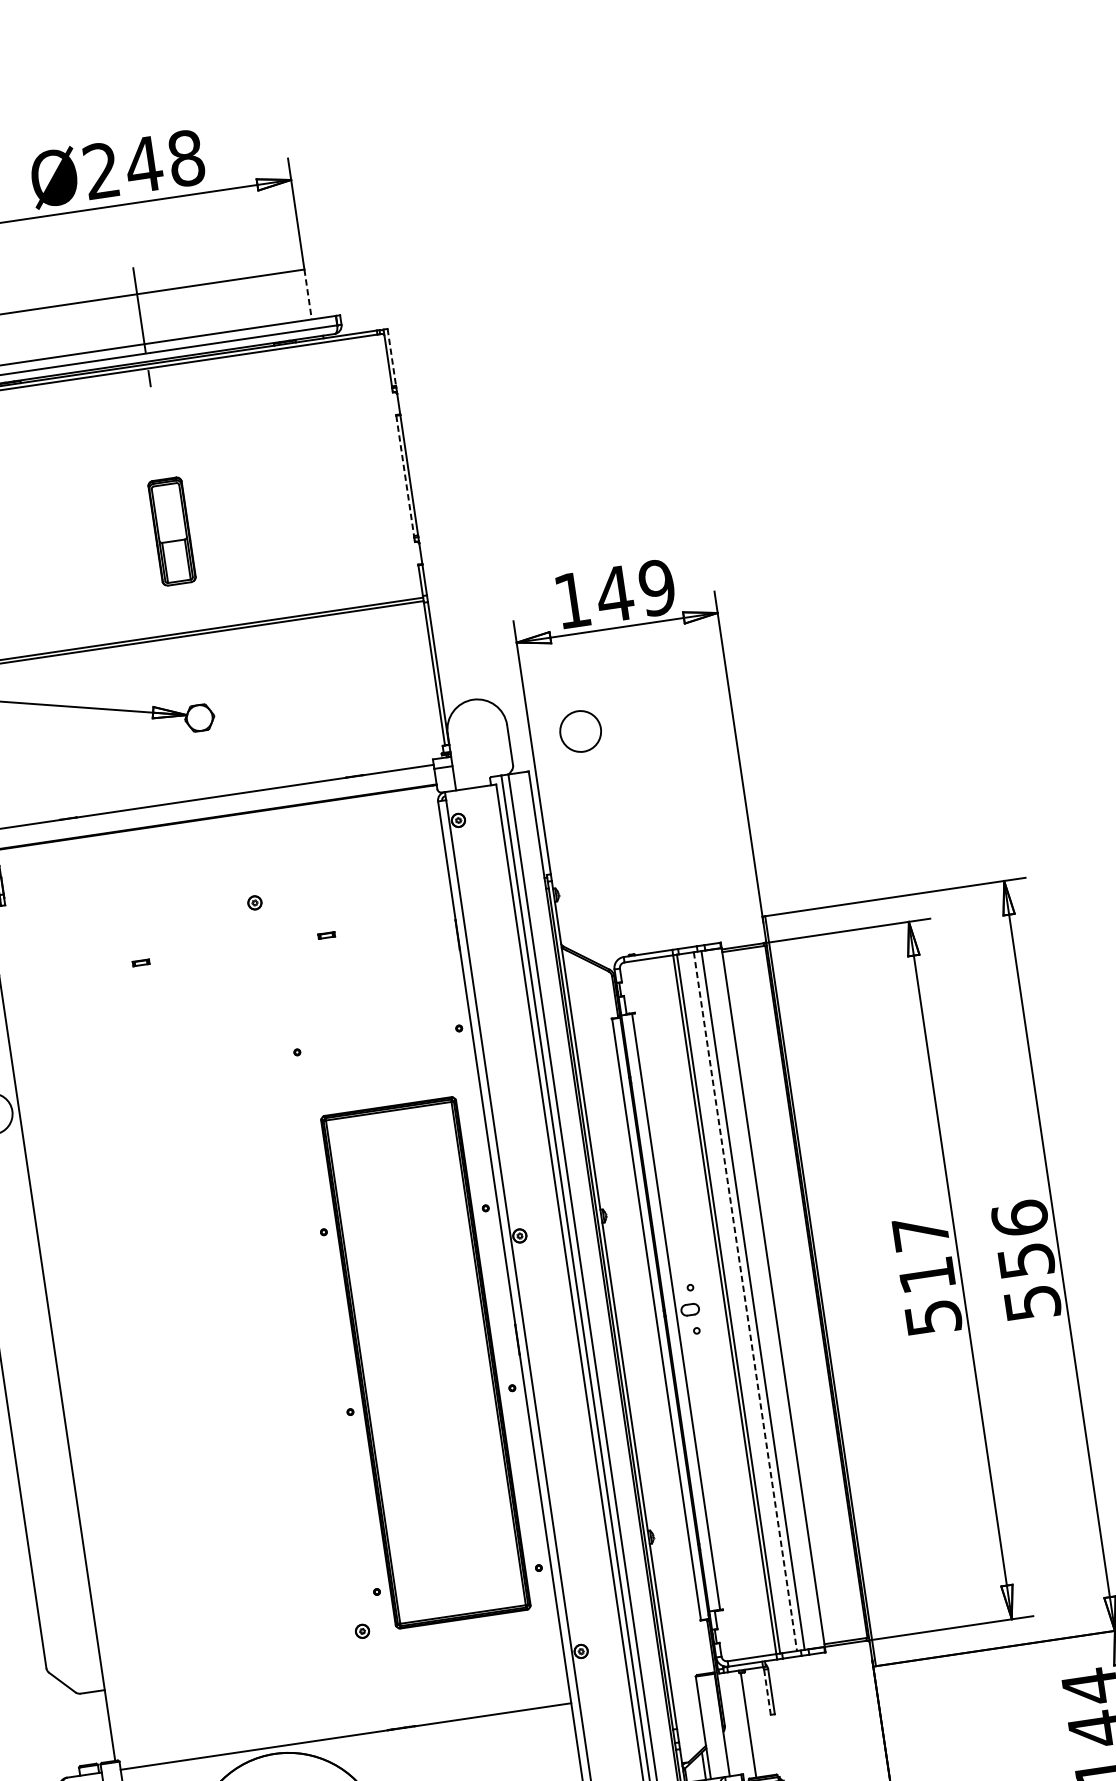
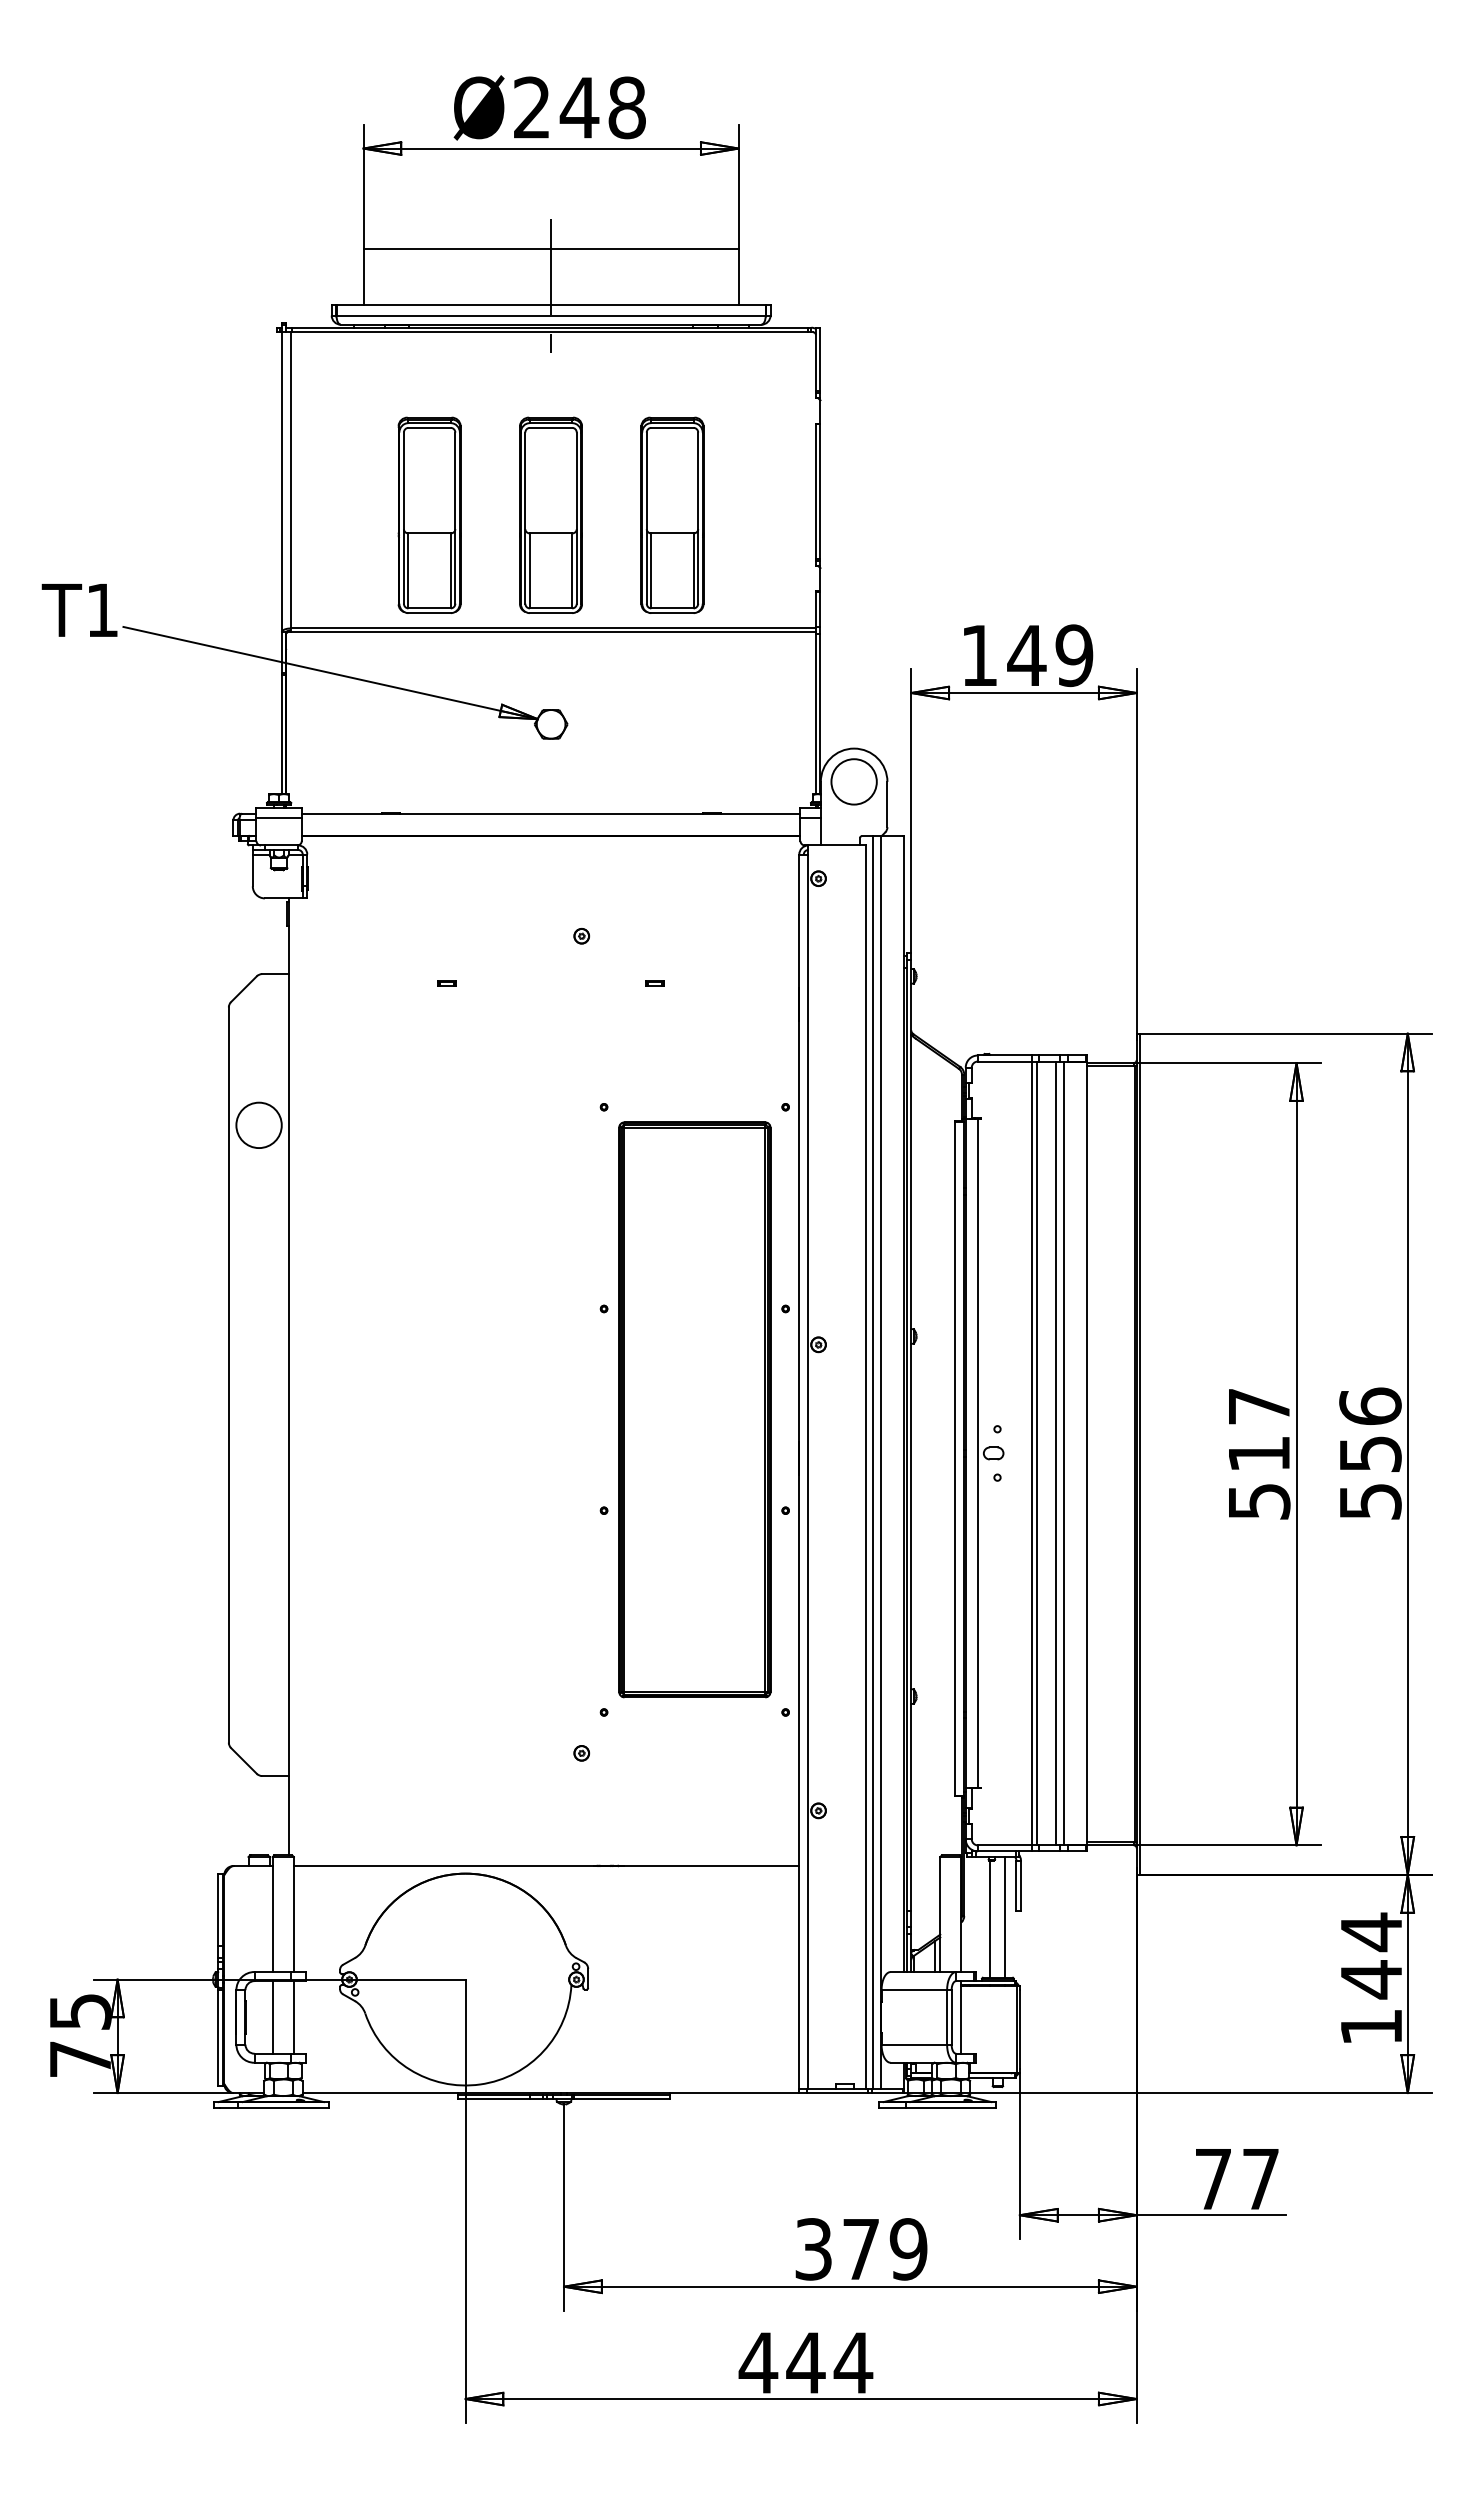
line: (307, 294) -> (738, 277), dashed -> solid
line: (391, 357) -> (820, 359), dashed -> solid
line: (404, 476) -> (815, 492), dashed -> solid
part: (280, 514) -> (672, 514), added
part: (171, 531) -> (550, 514), size x1.67
part: (63, 546) -> (429, 514), added
circle: (580, 731) -> (853, 781), moved
line: (745, 1301) -> (1055, 1453), dashed -> solid
part: (425, 1362) -> (694, 1409), moved
line: (767, 1692) -> (1016, 1886), dashed -> solid
line: (761, 1721) -> (1005, 1917), added

